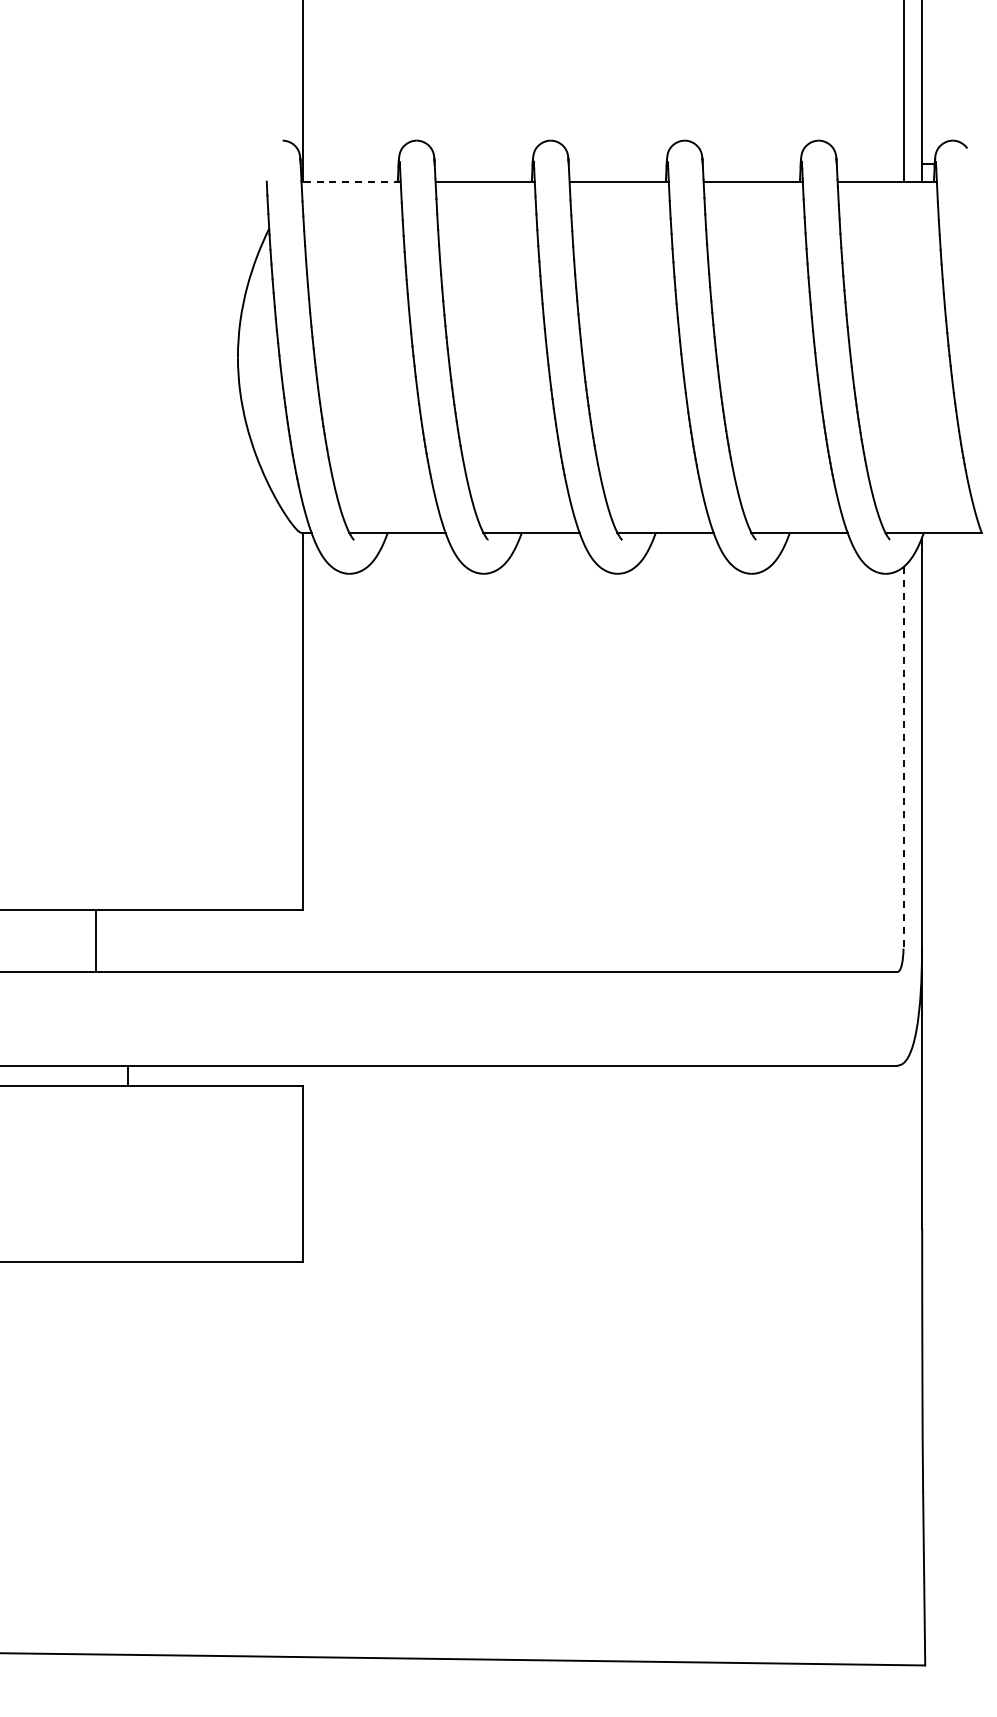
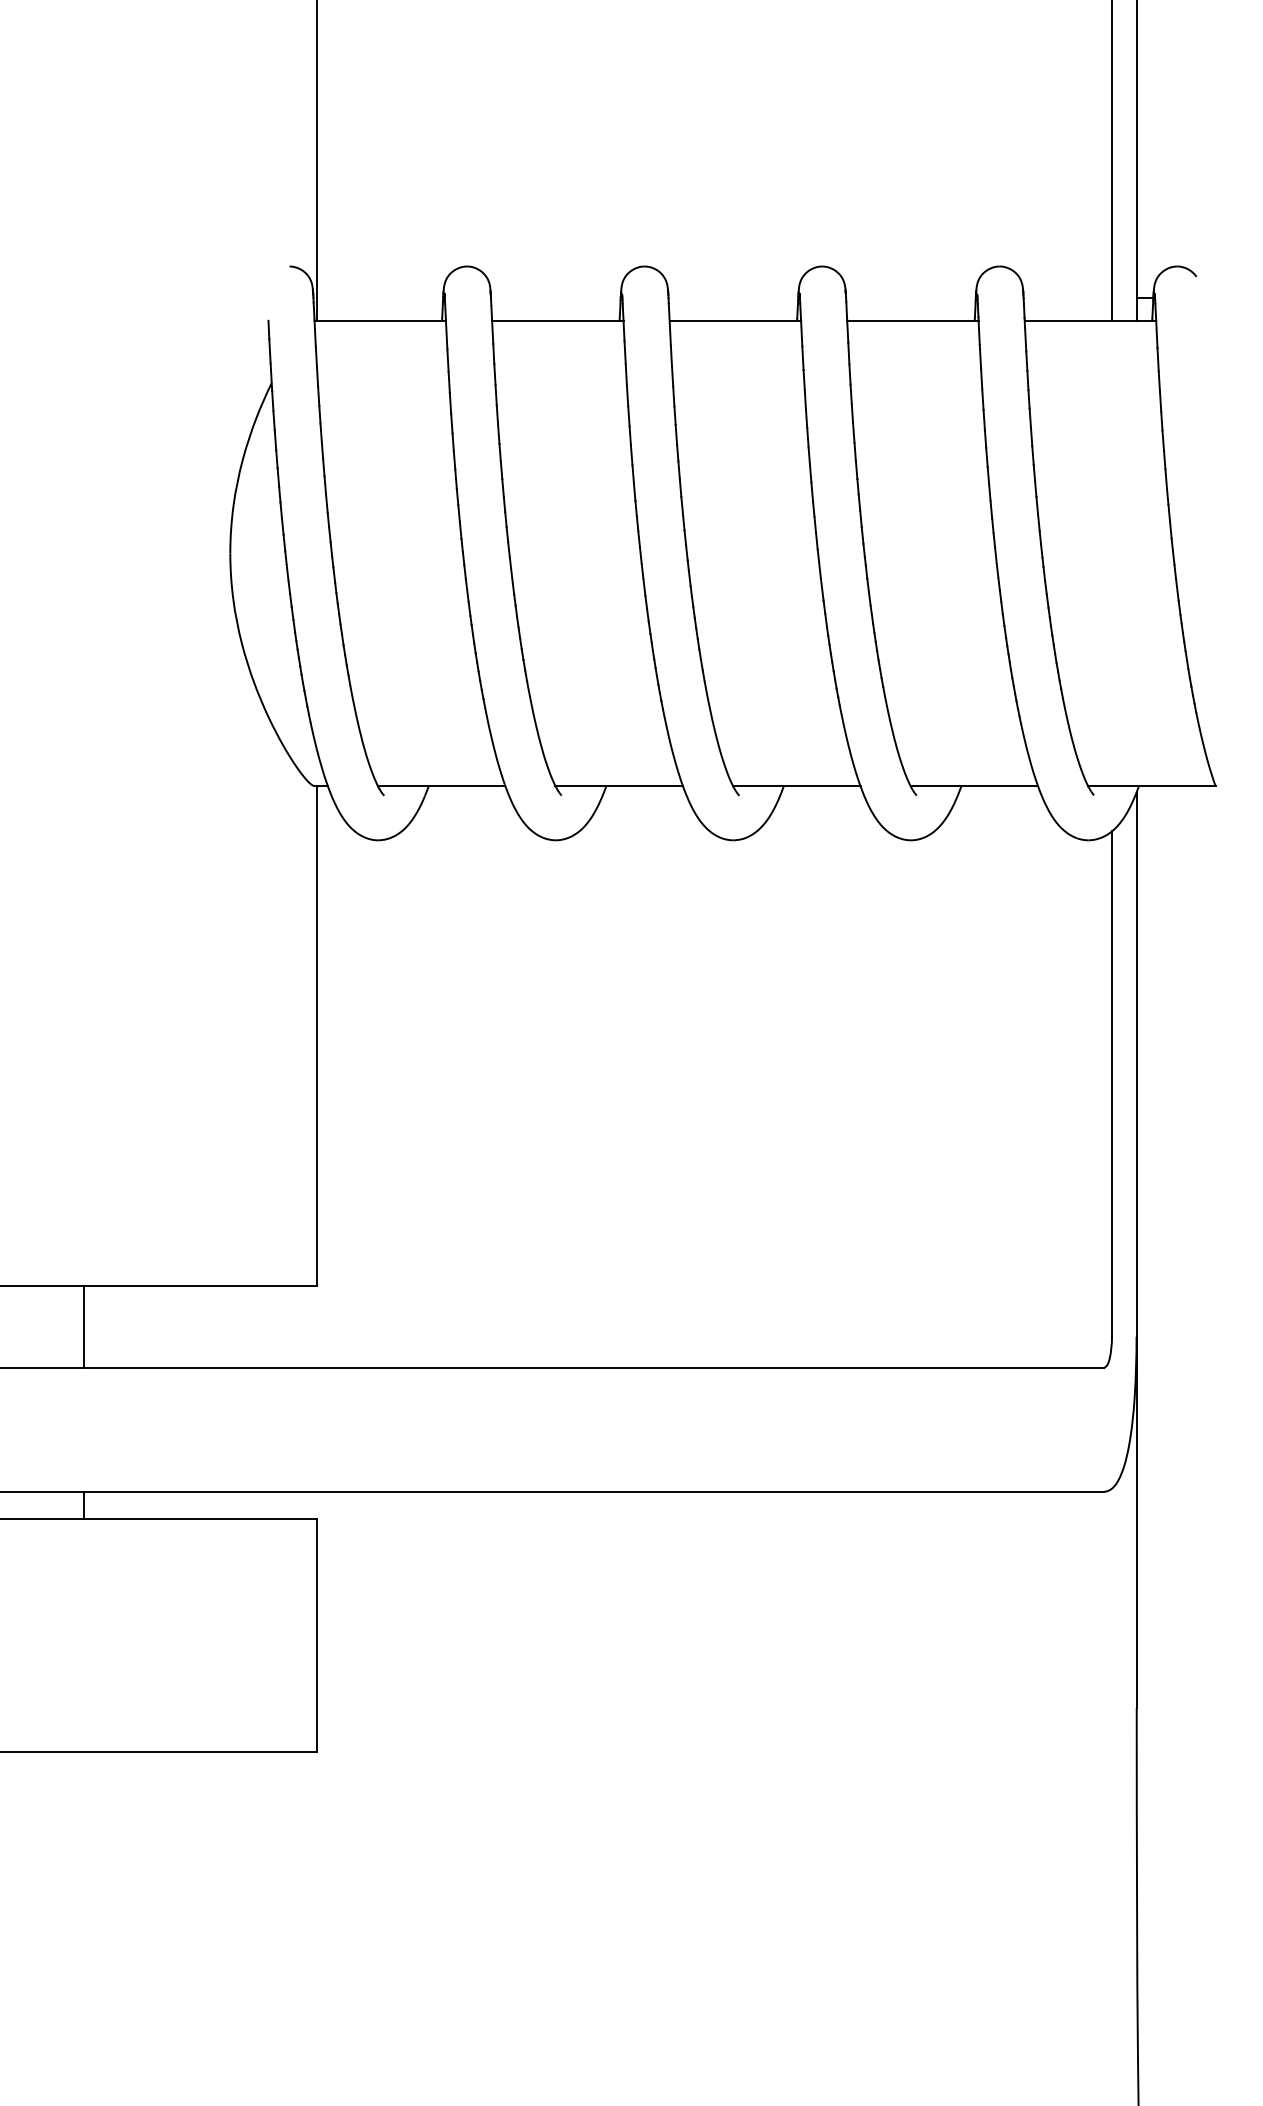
line: (351, 181) -> (380, 320), dashed -> solid
line: (903, 757) -> (1111, 1083), dashed -> solid
line: (95, 940) -> (84, 1326), moved

